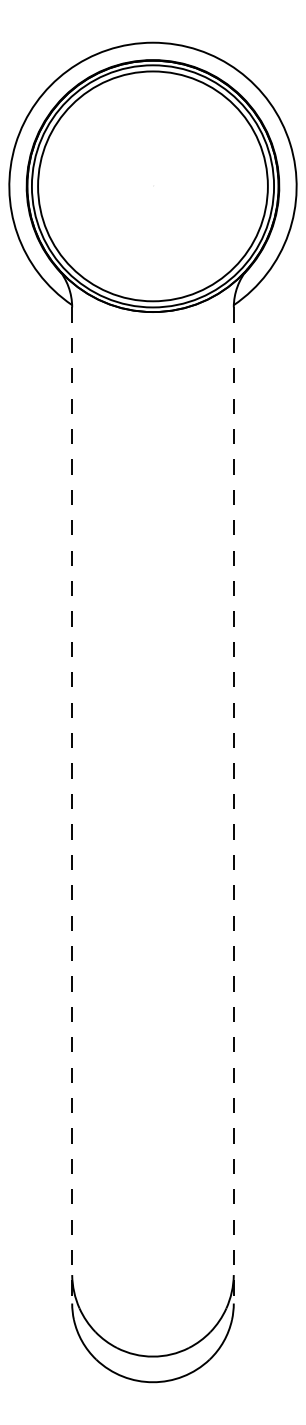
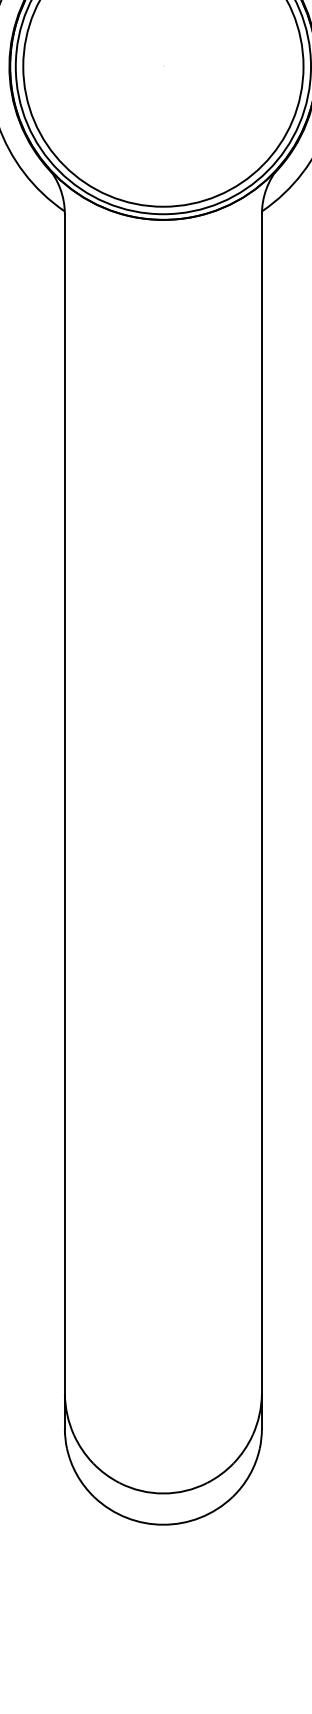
line: (72, 805) -> (65, 821), dashed -> solid
line: (233, 805) -> (261, 821), dashed -> solid

